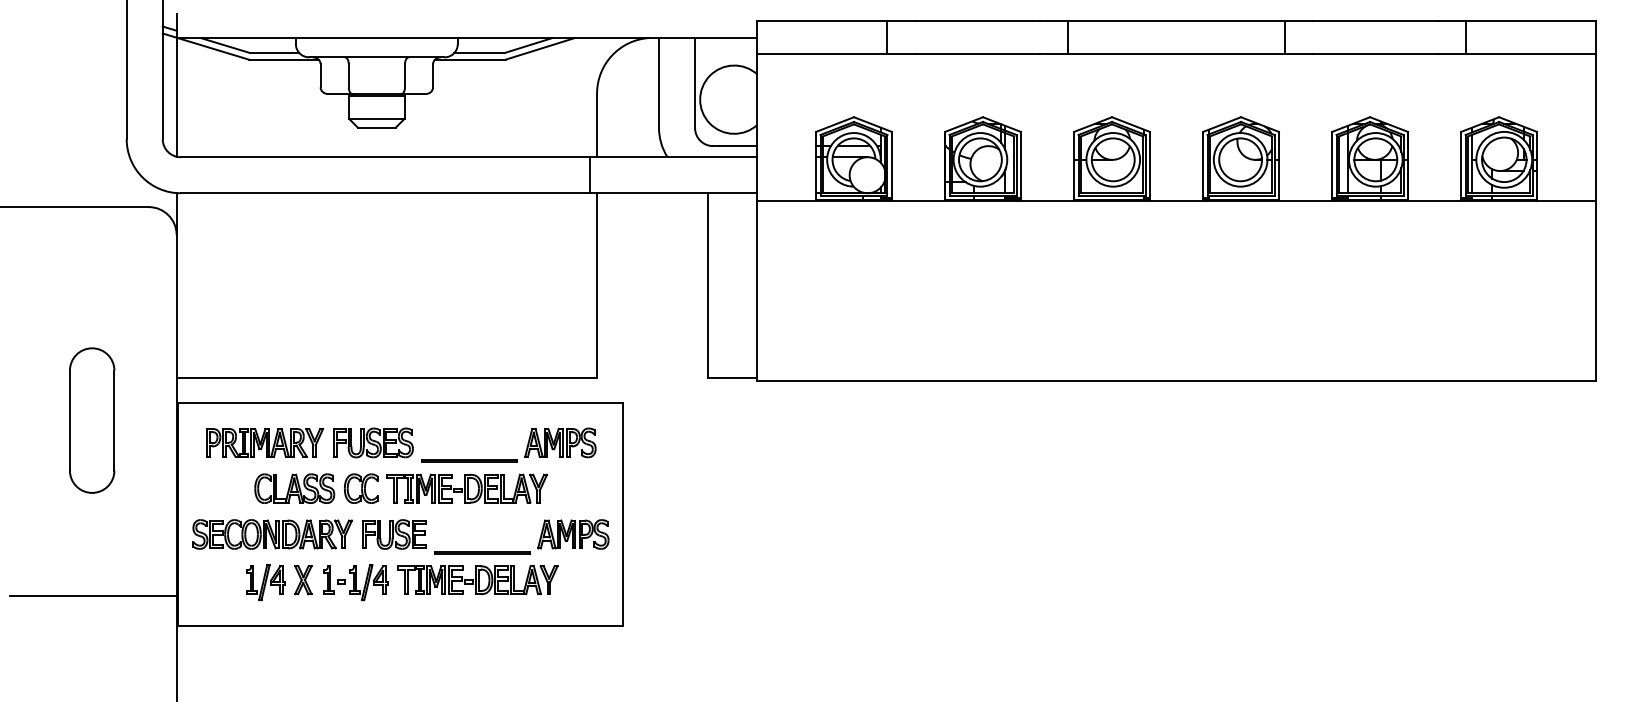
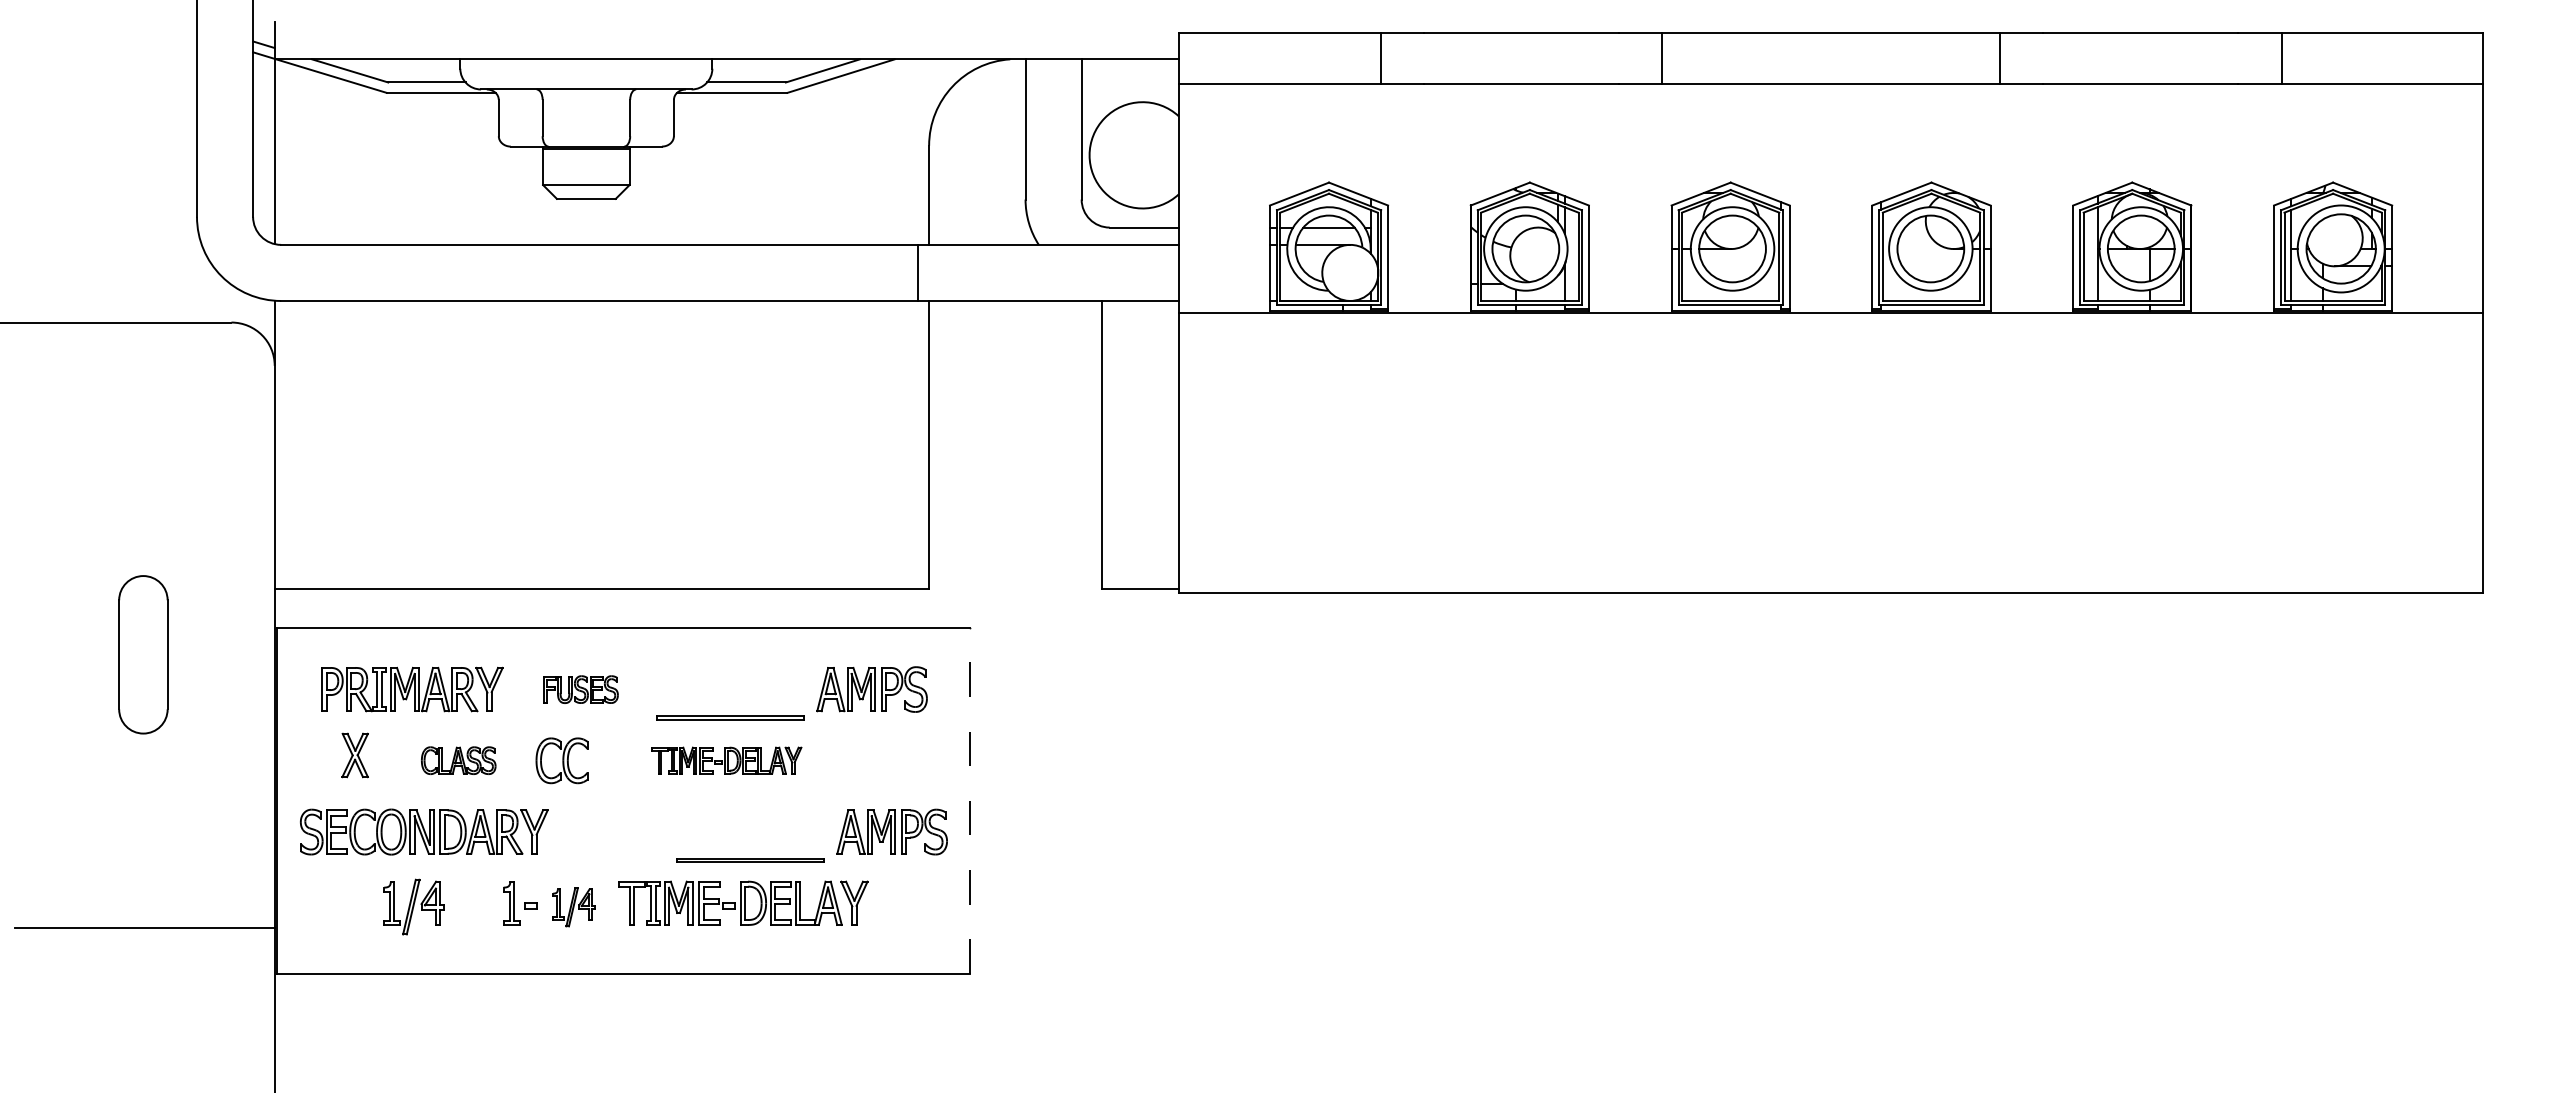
part: (92, 420) -> (143, 654), size x0.7
part: (373, 442) -> (581, 688), size x0.6
part: (294, 488) -> (458, 760), size x0.6
part: (466, 488) -> (725, 760), size x0.6
line: (623, 513) -> (970, 799), solid -> dashed
part: (394, 534) -> (613, 832), removed
part: (303, 580) -> (355, 755), moved
part: (368, 582) -> (573, 906), size x0.7

